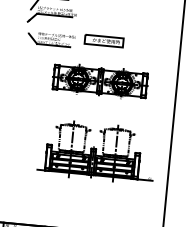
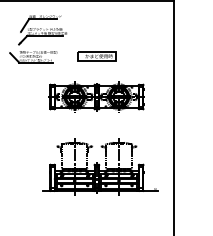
part: (51, 40) -> (33, 57), moved

